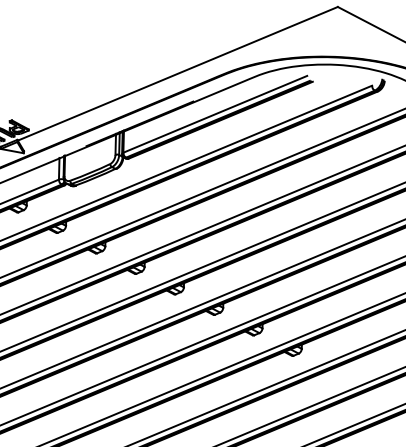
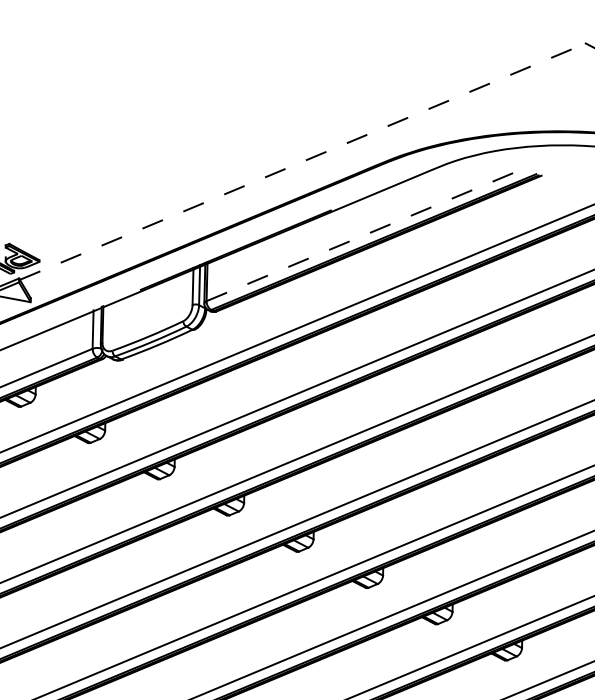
line: (178, 73) -> (304, 161), solid -> dashed
line: (215, 114) -> (369, 233), solid -> dashed

